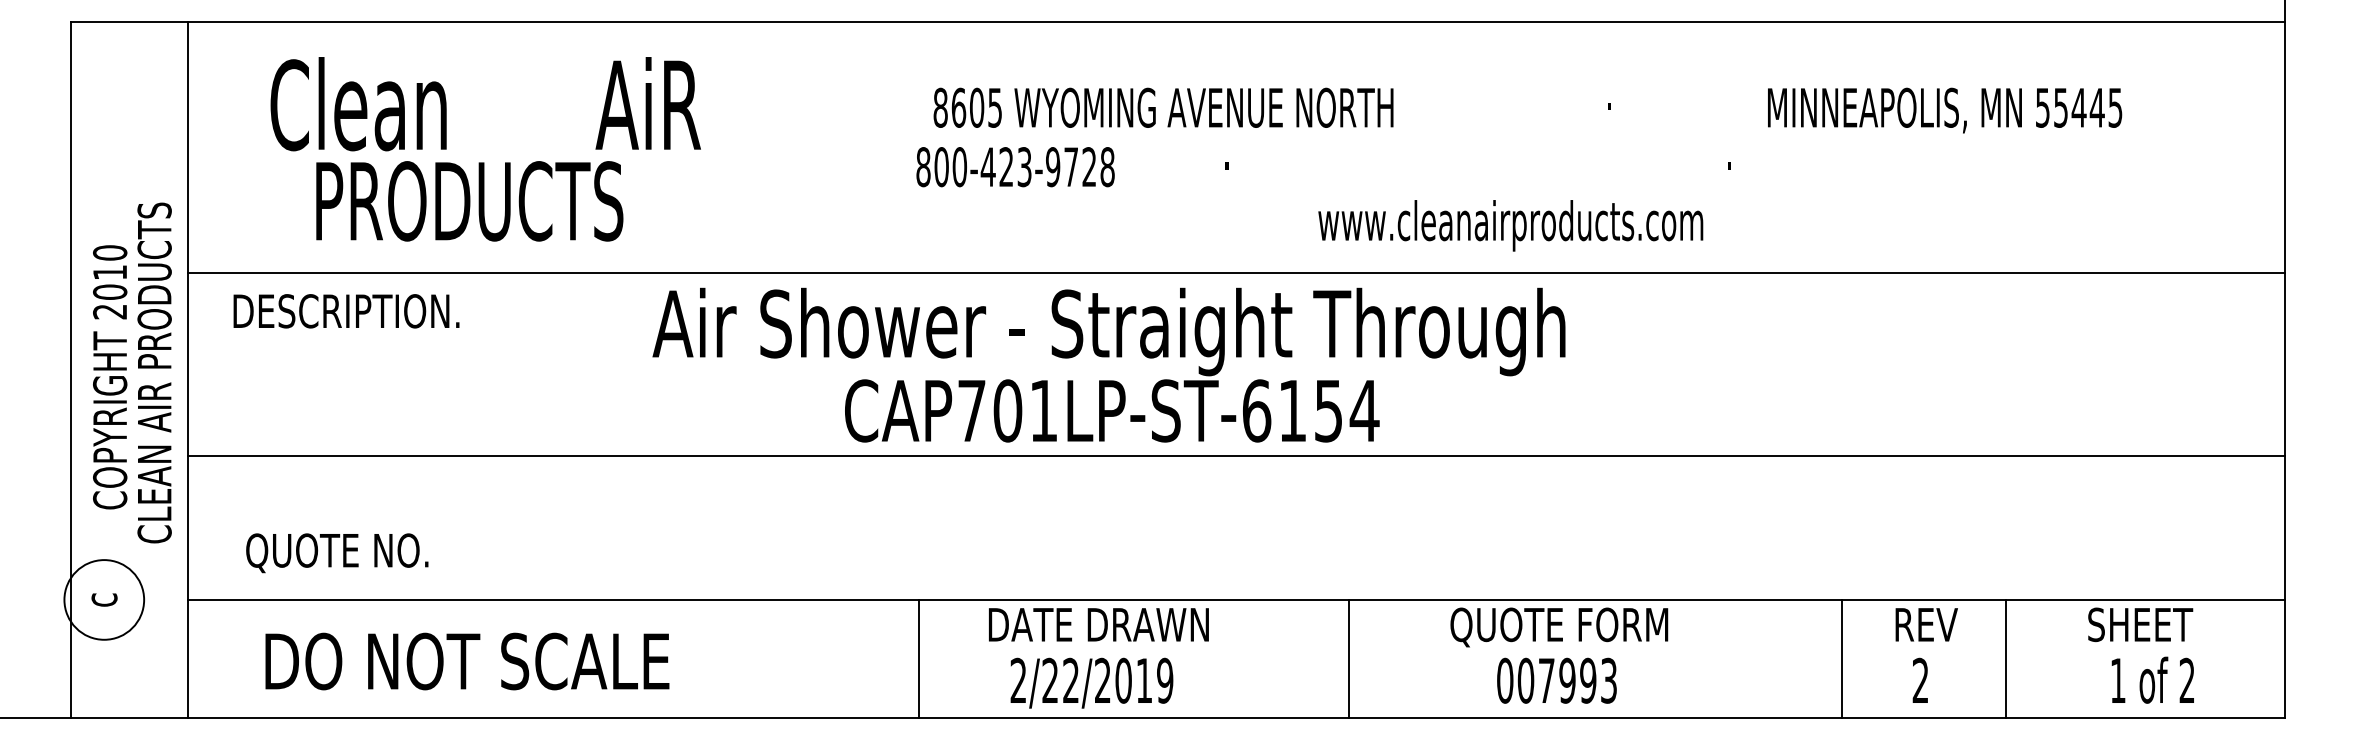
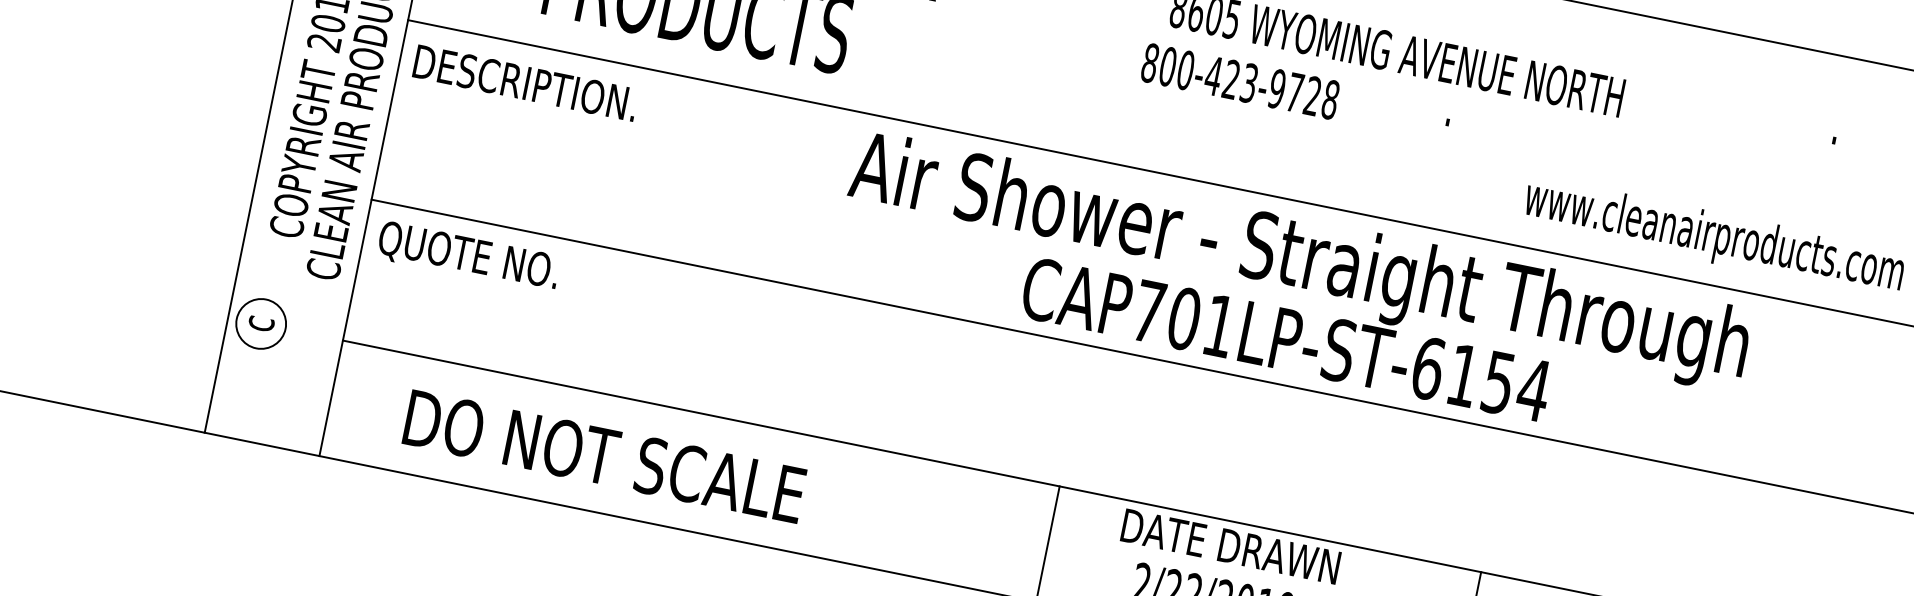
text: (346, 311) -> (525, 83), moved
text: (337, 553) -> (468, 257), moved
circle: (104, 599) -> (261, 323), size x0.62

